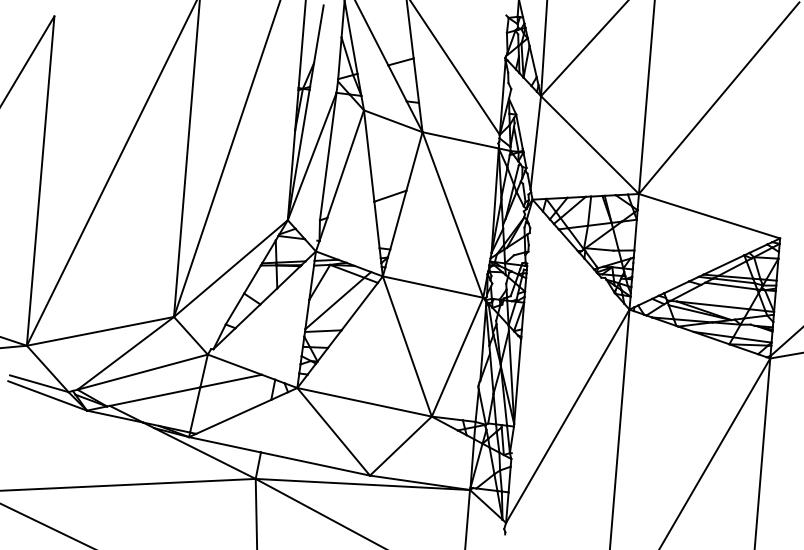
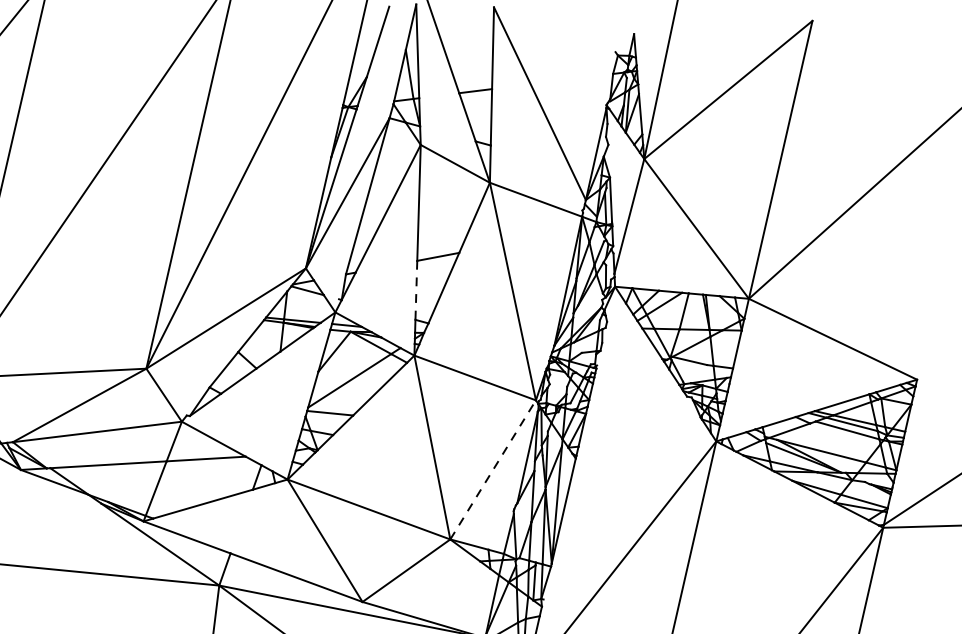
line: (377, 225) -> (416, 291), solid -> dashed
line: (457, 357) -> (493, 470), solid -> dashed

